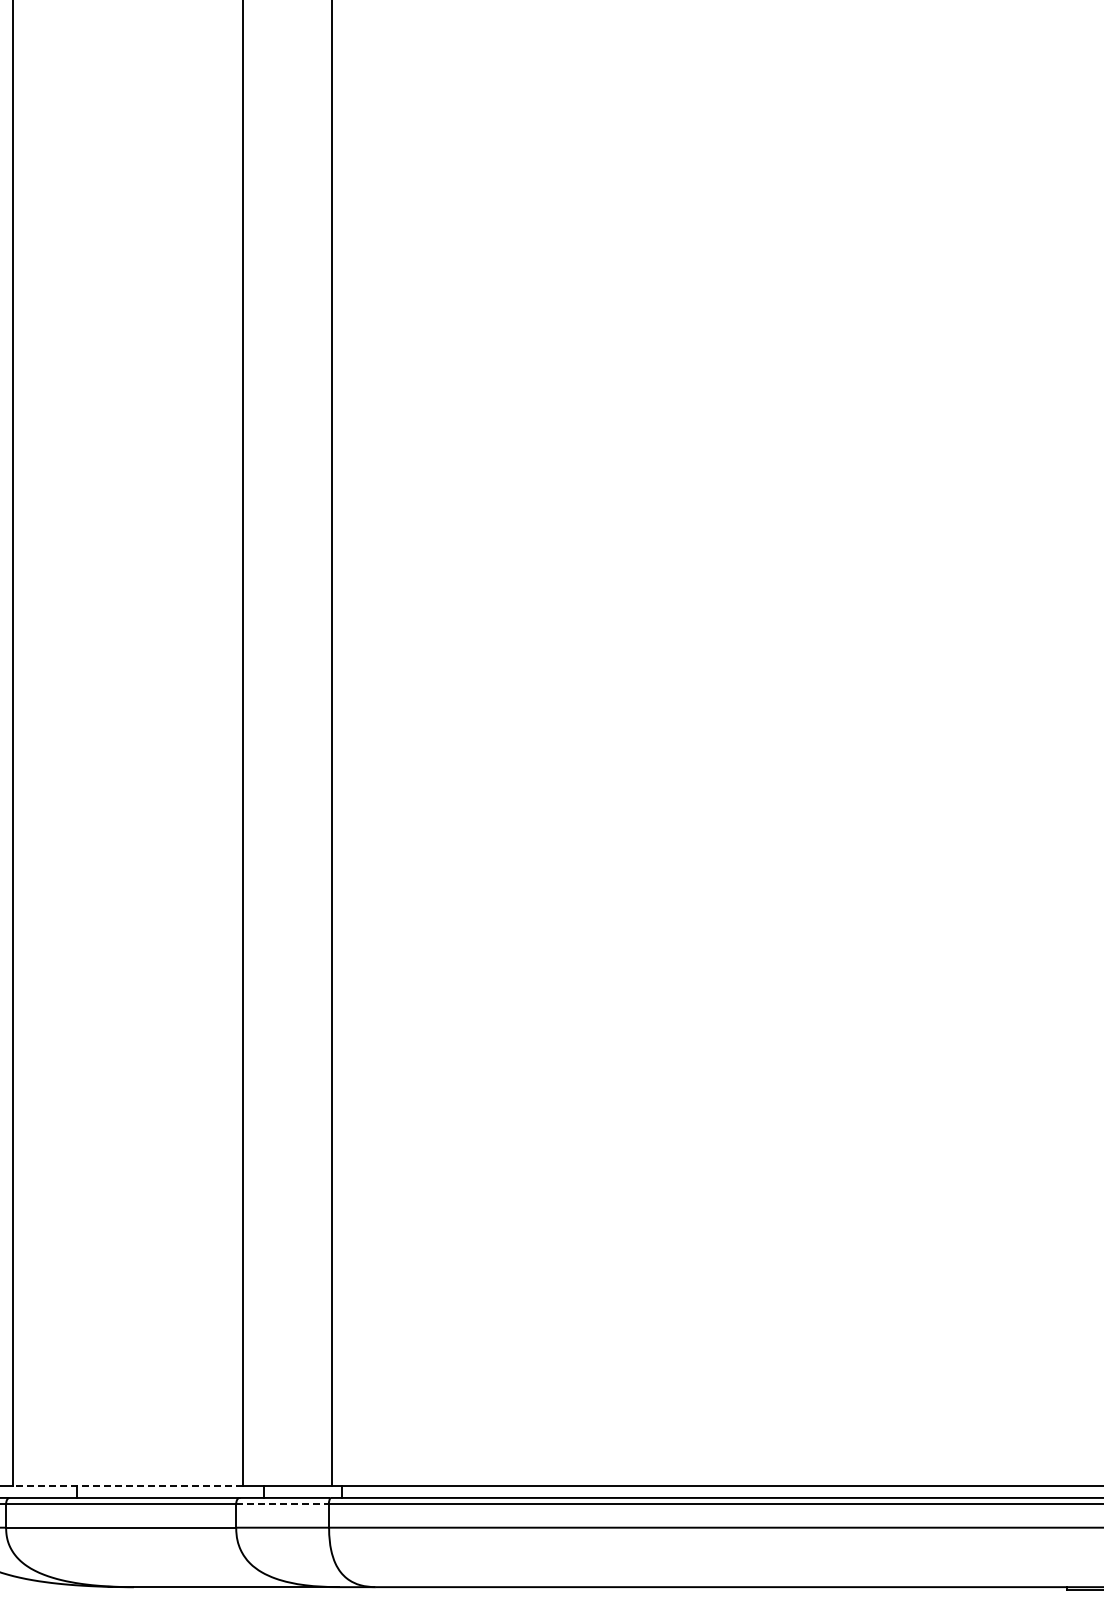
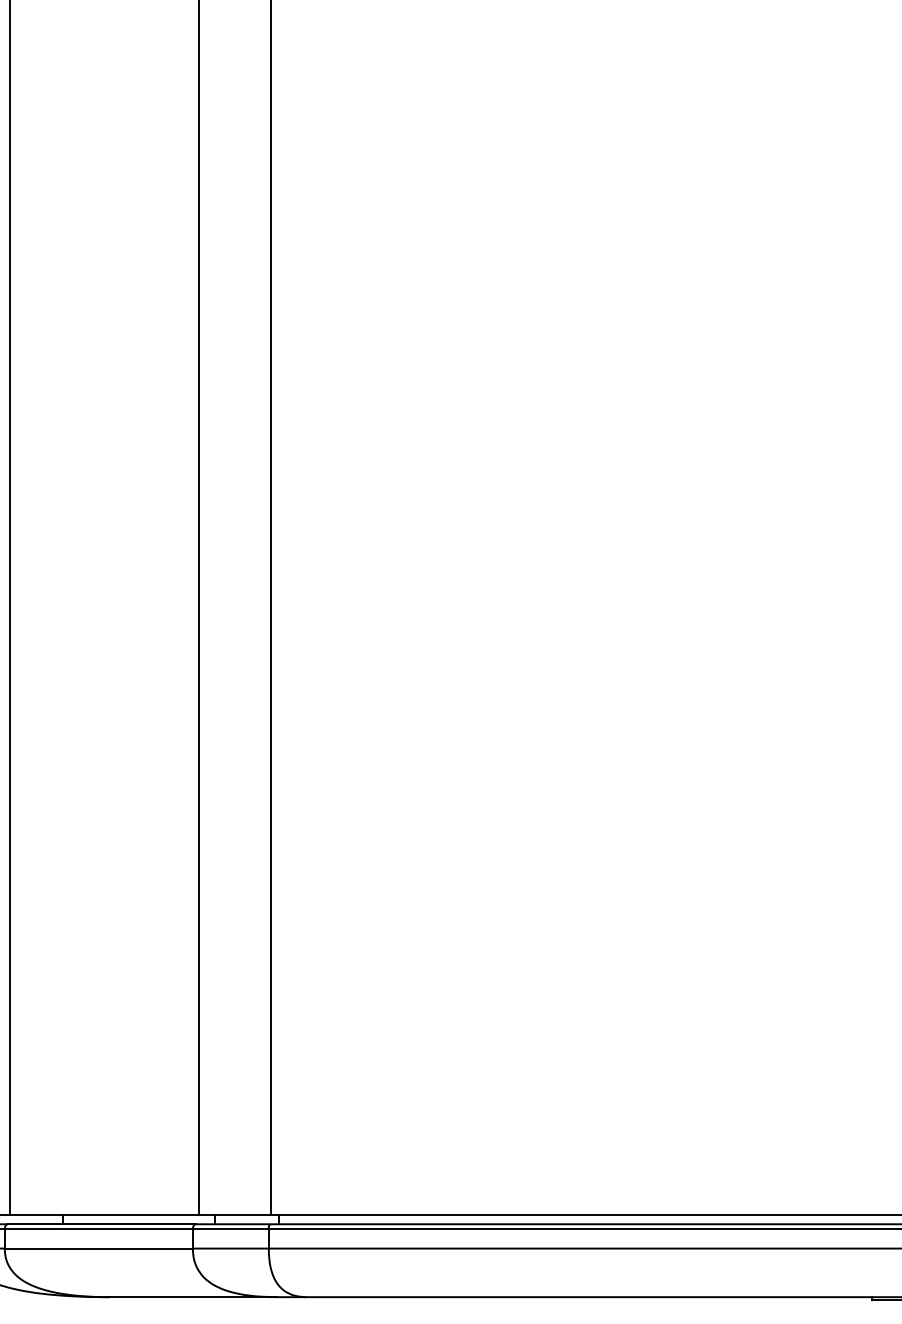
line: (127, 1486) -> (104, 1214), dashed -> solid
line: (283, 1503) -> (231, 1228), dashed -> solid

